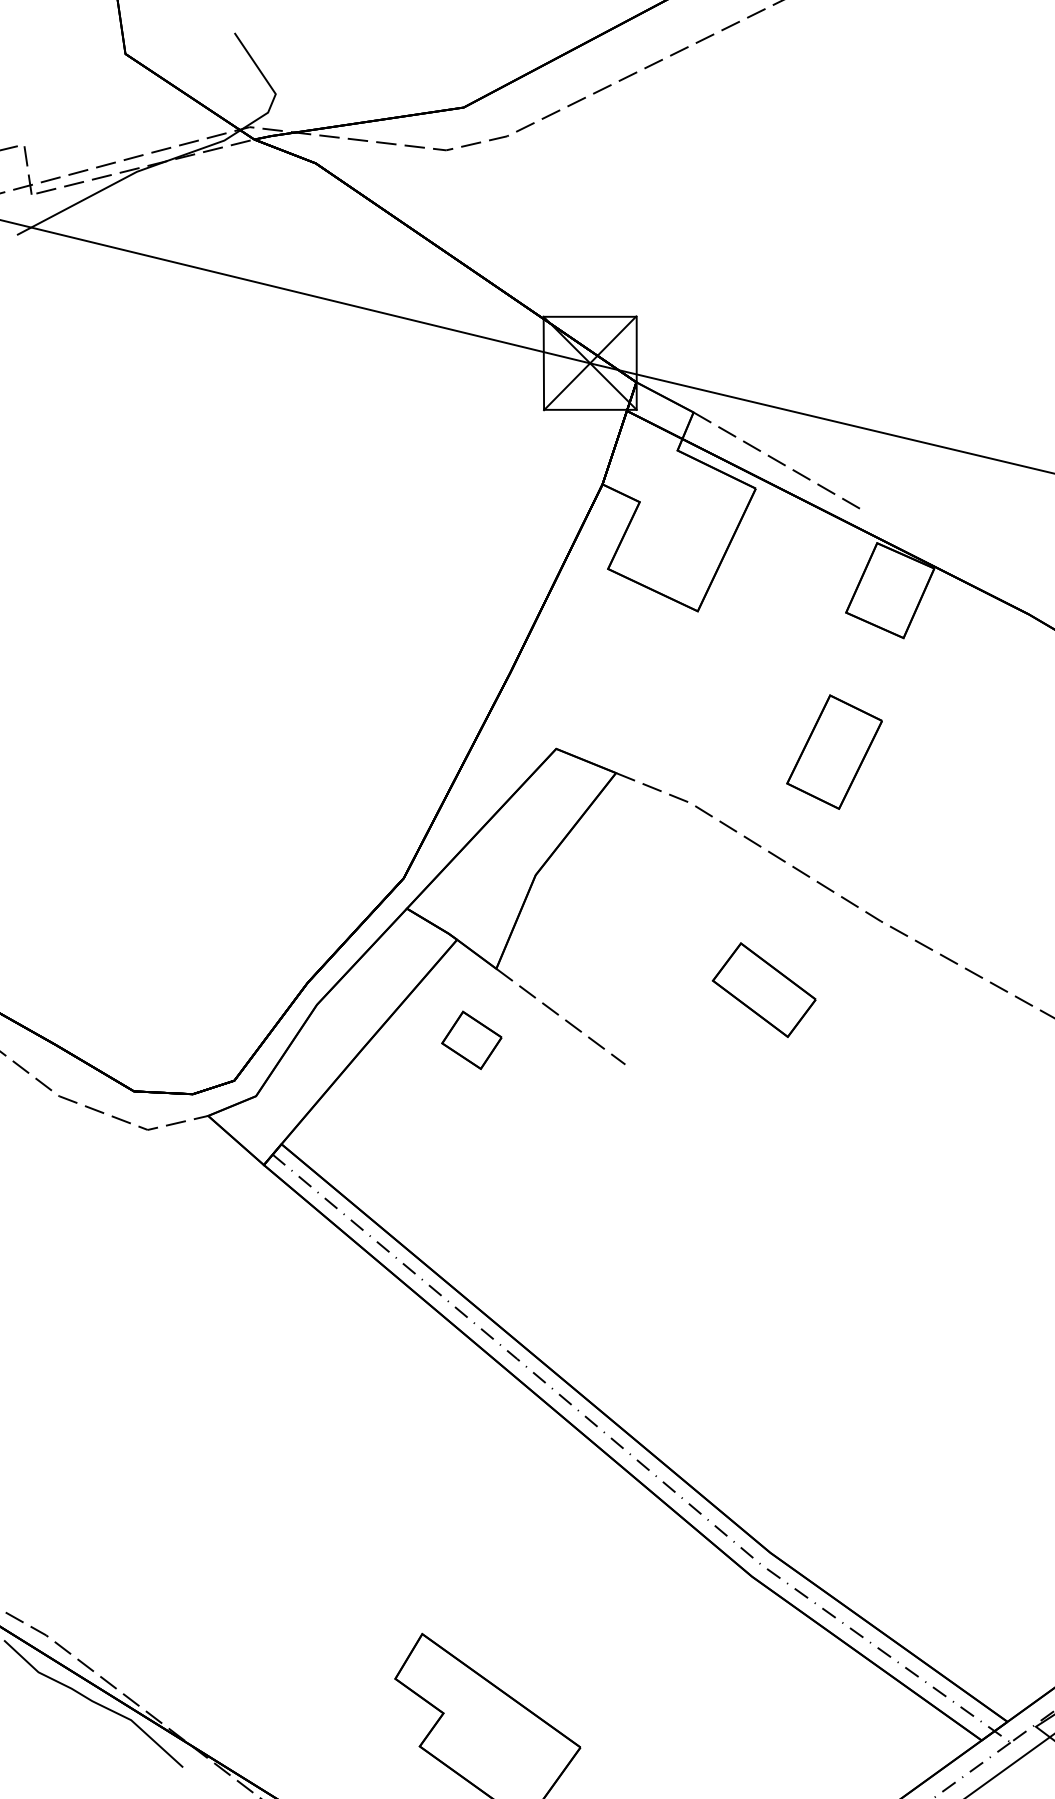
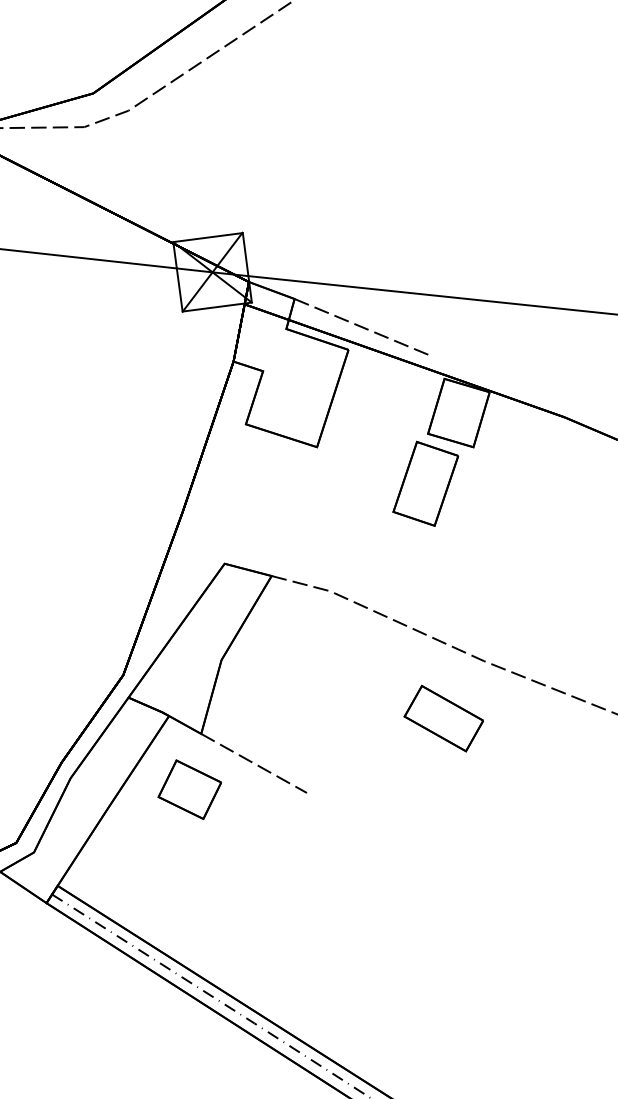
part: (834, 751) -> (425, 483), moved
part: (763, 989) -> (443, 718), moved
part: (471, 1040) -> (189, 789), size x1.43

